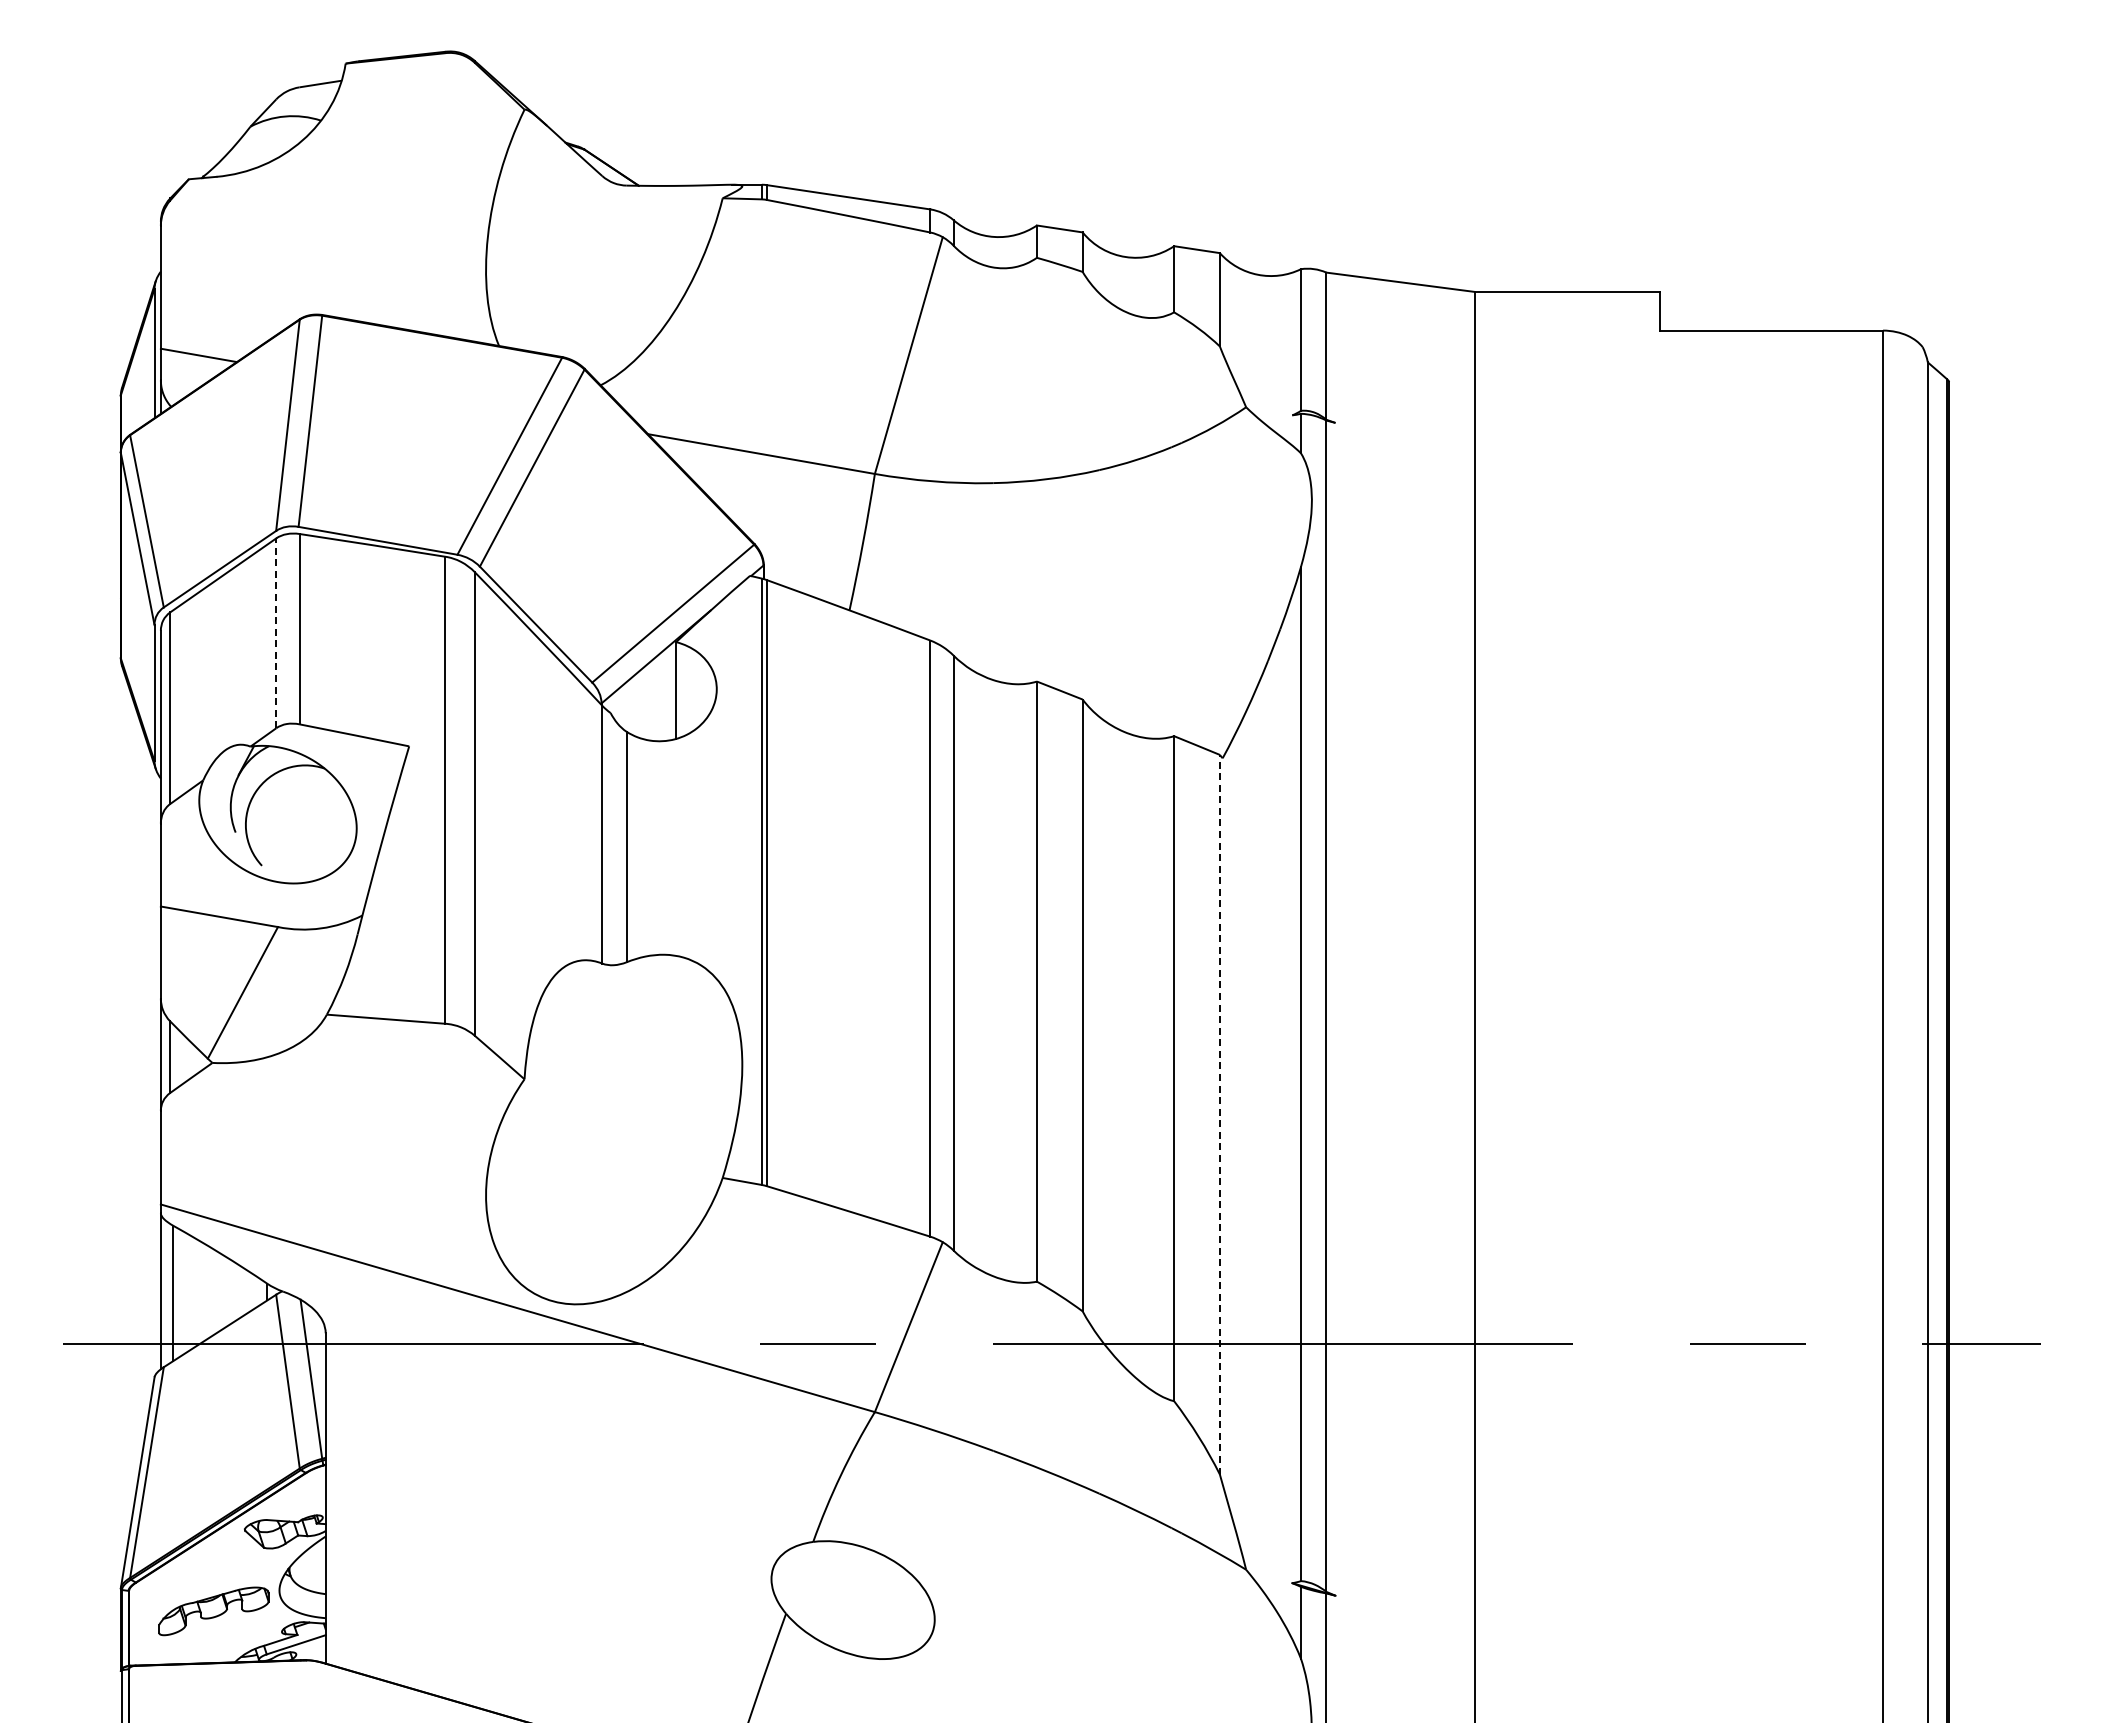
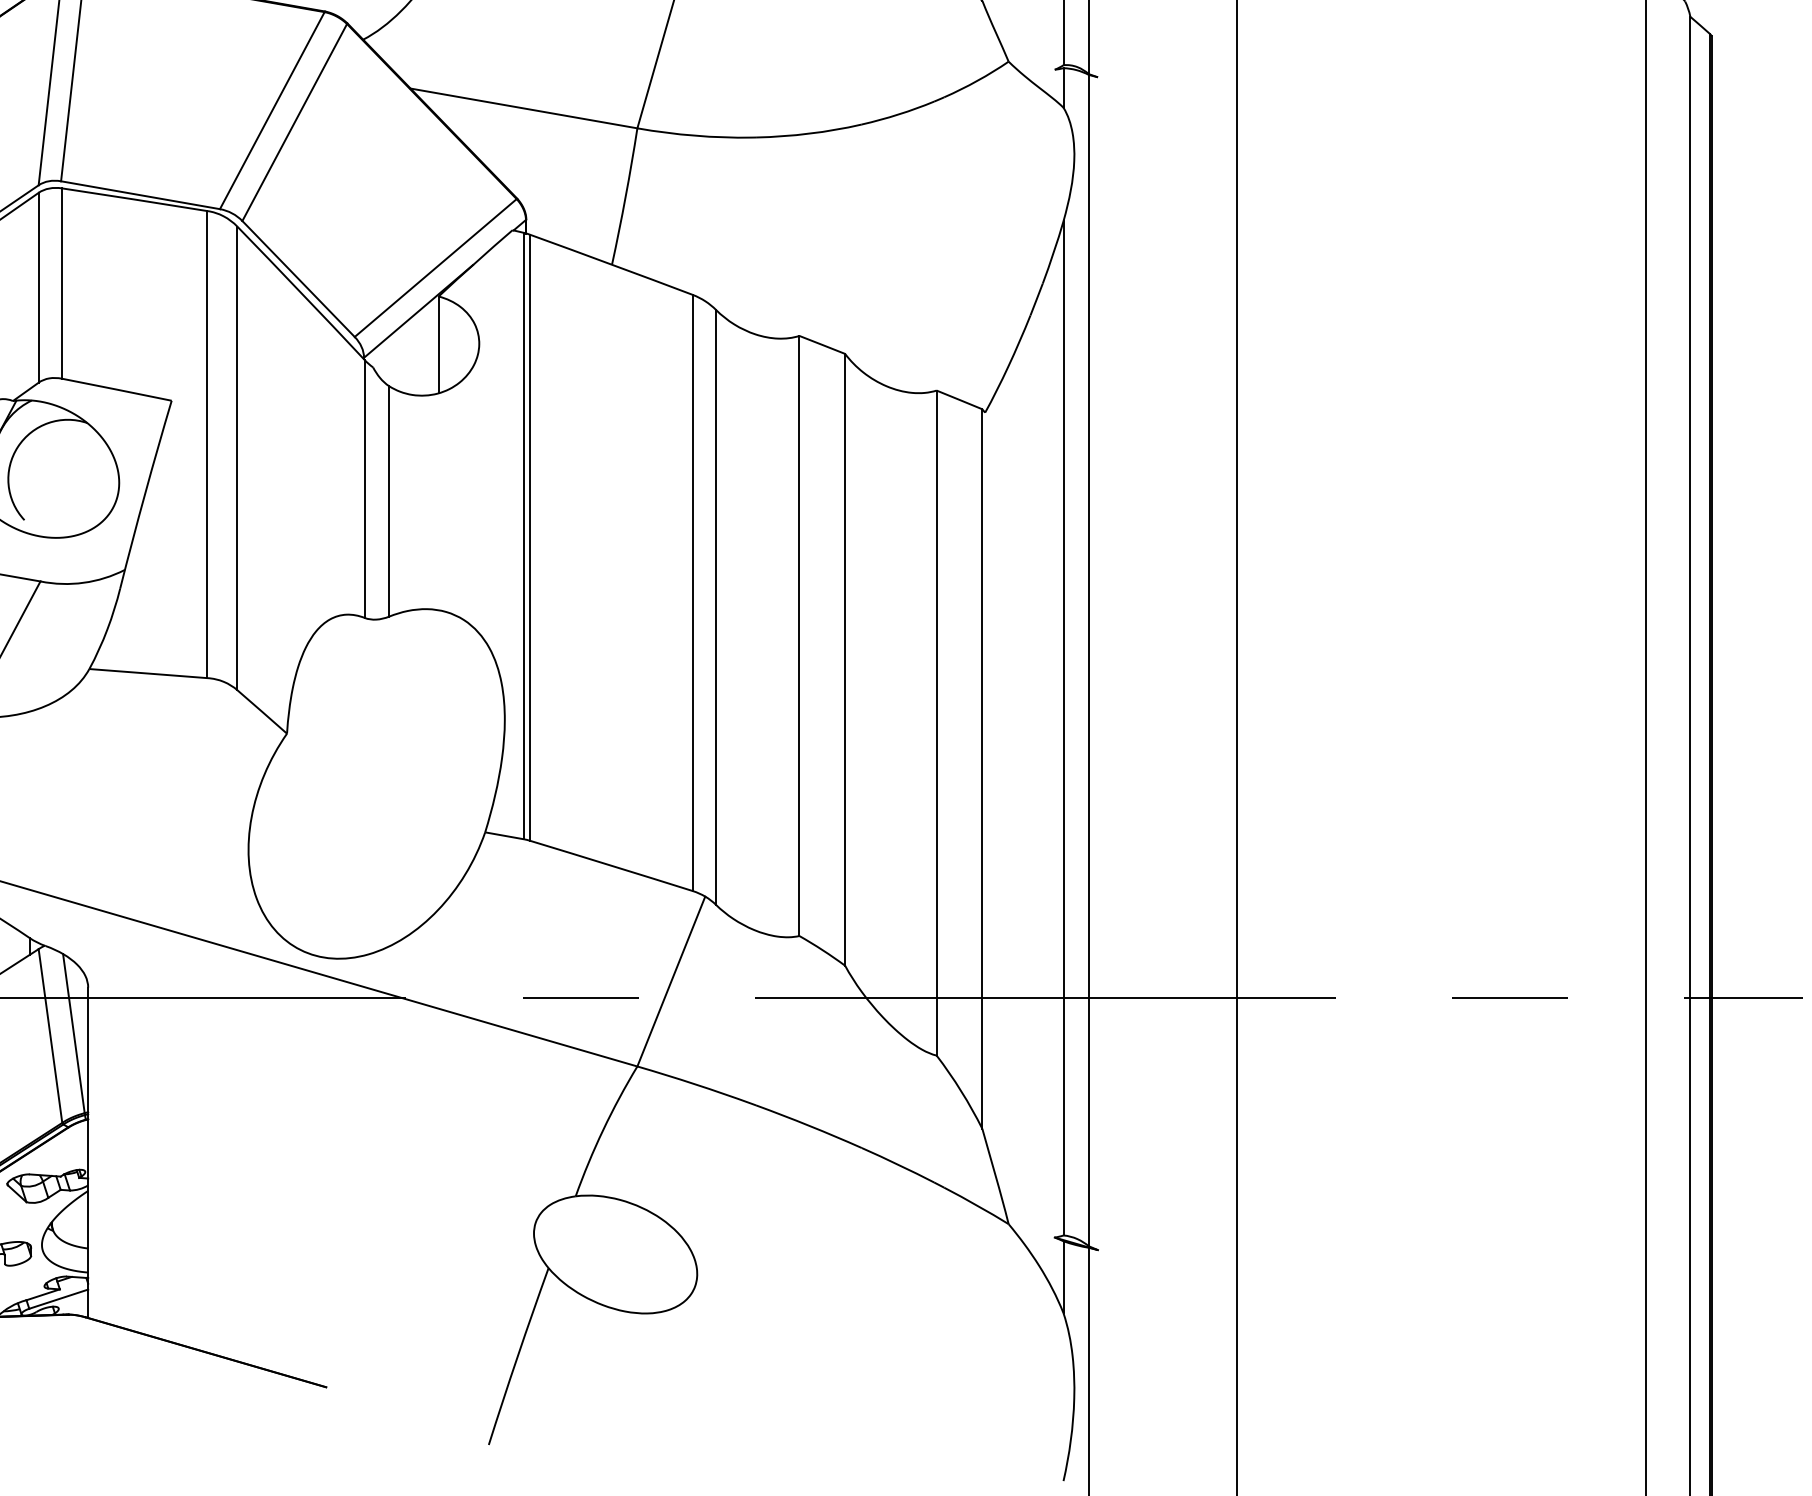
line: (276, 633) -> (39, 287), dashed -> solid
line: (1219, 1114) -> (982, 768), dashed -> solid

